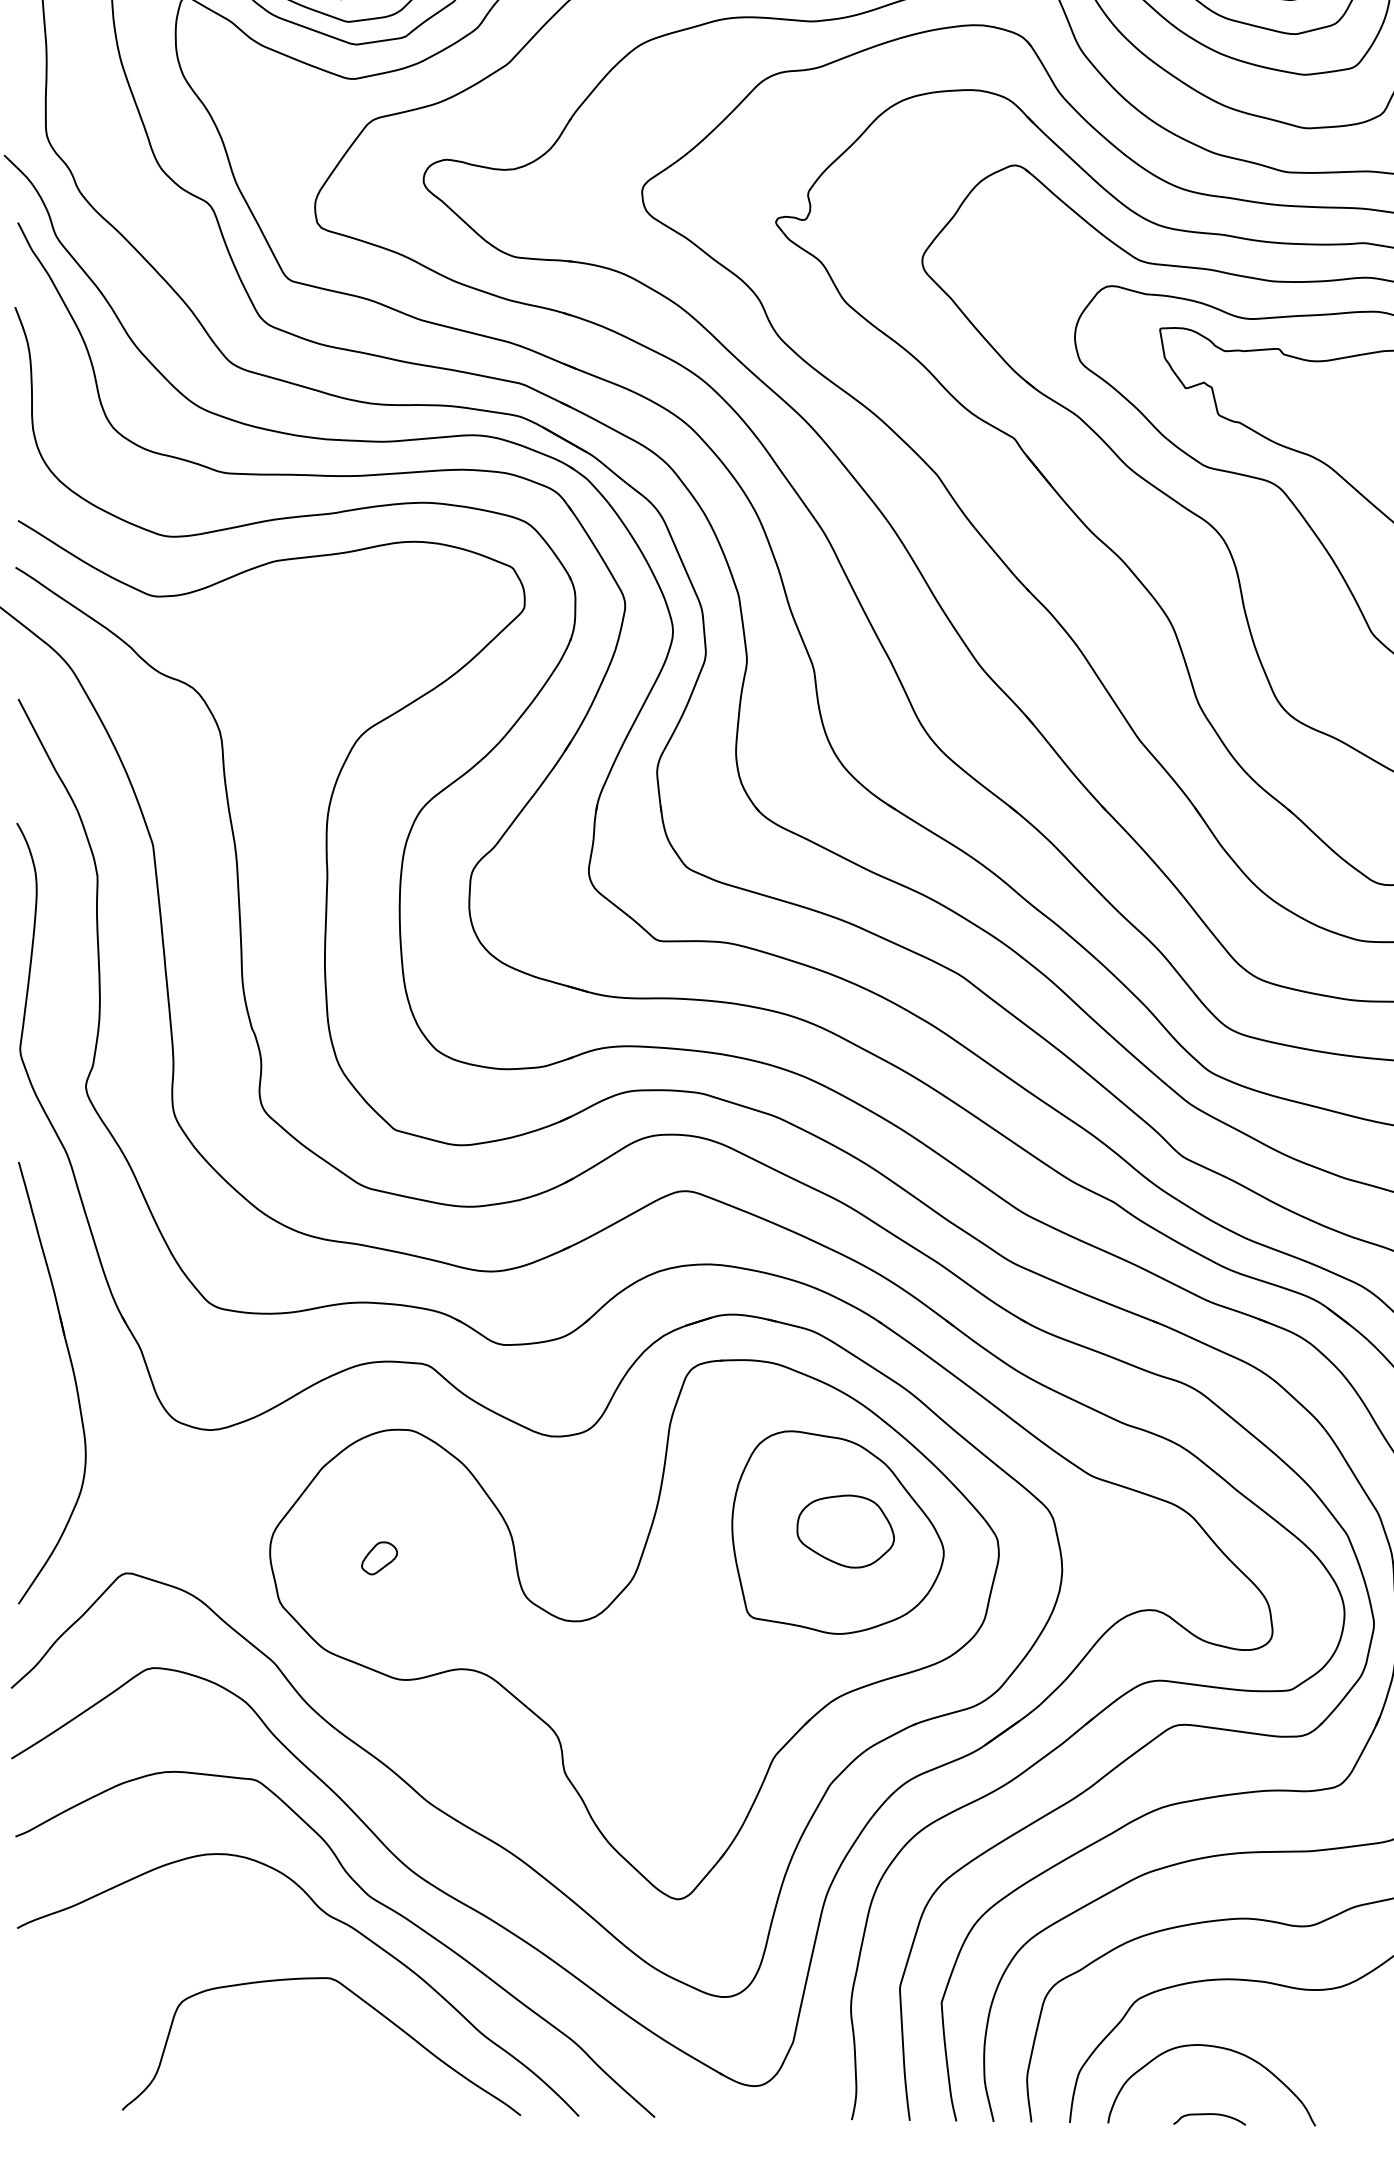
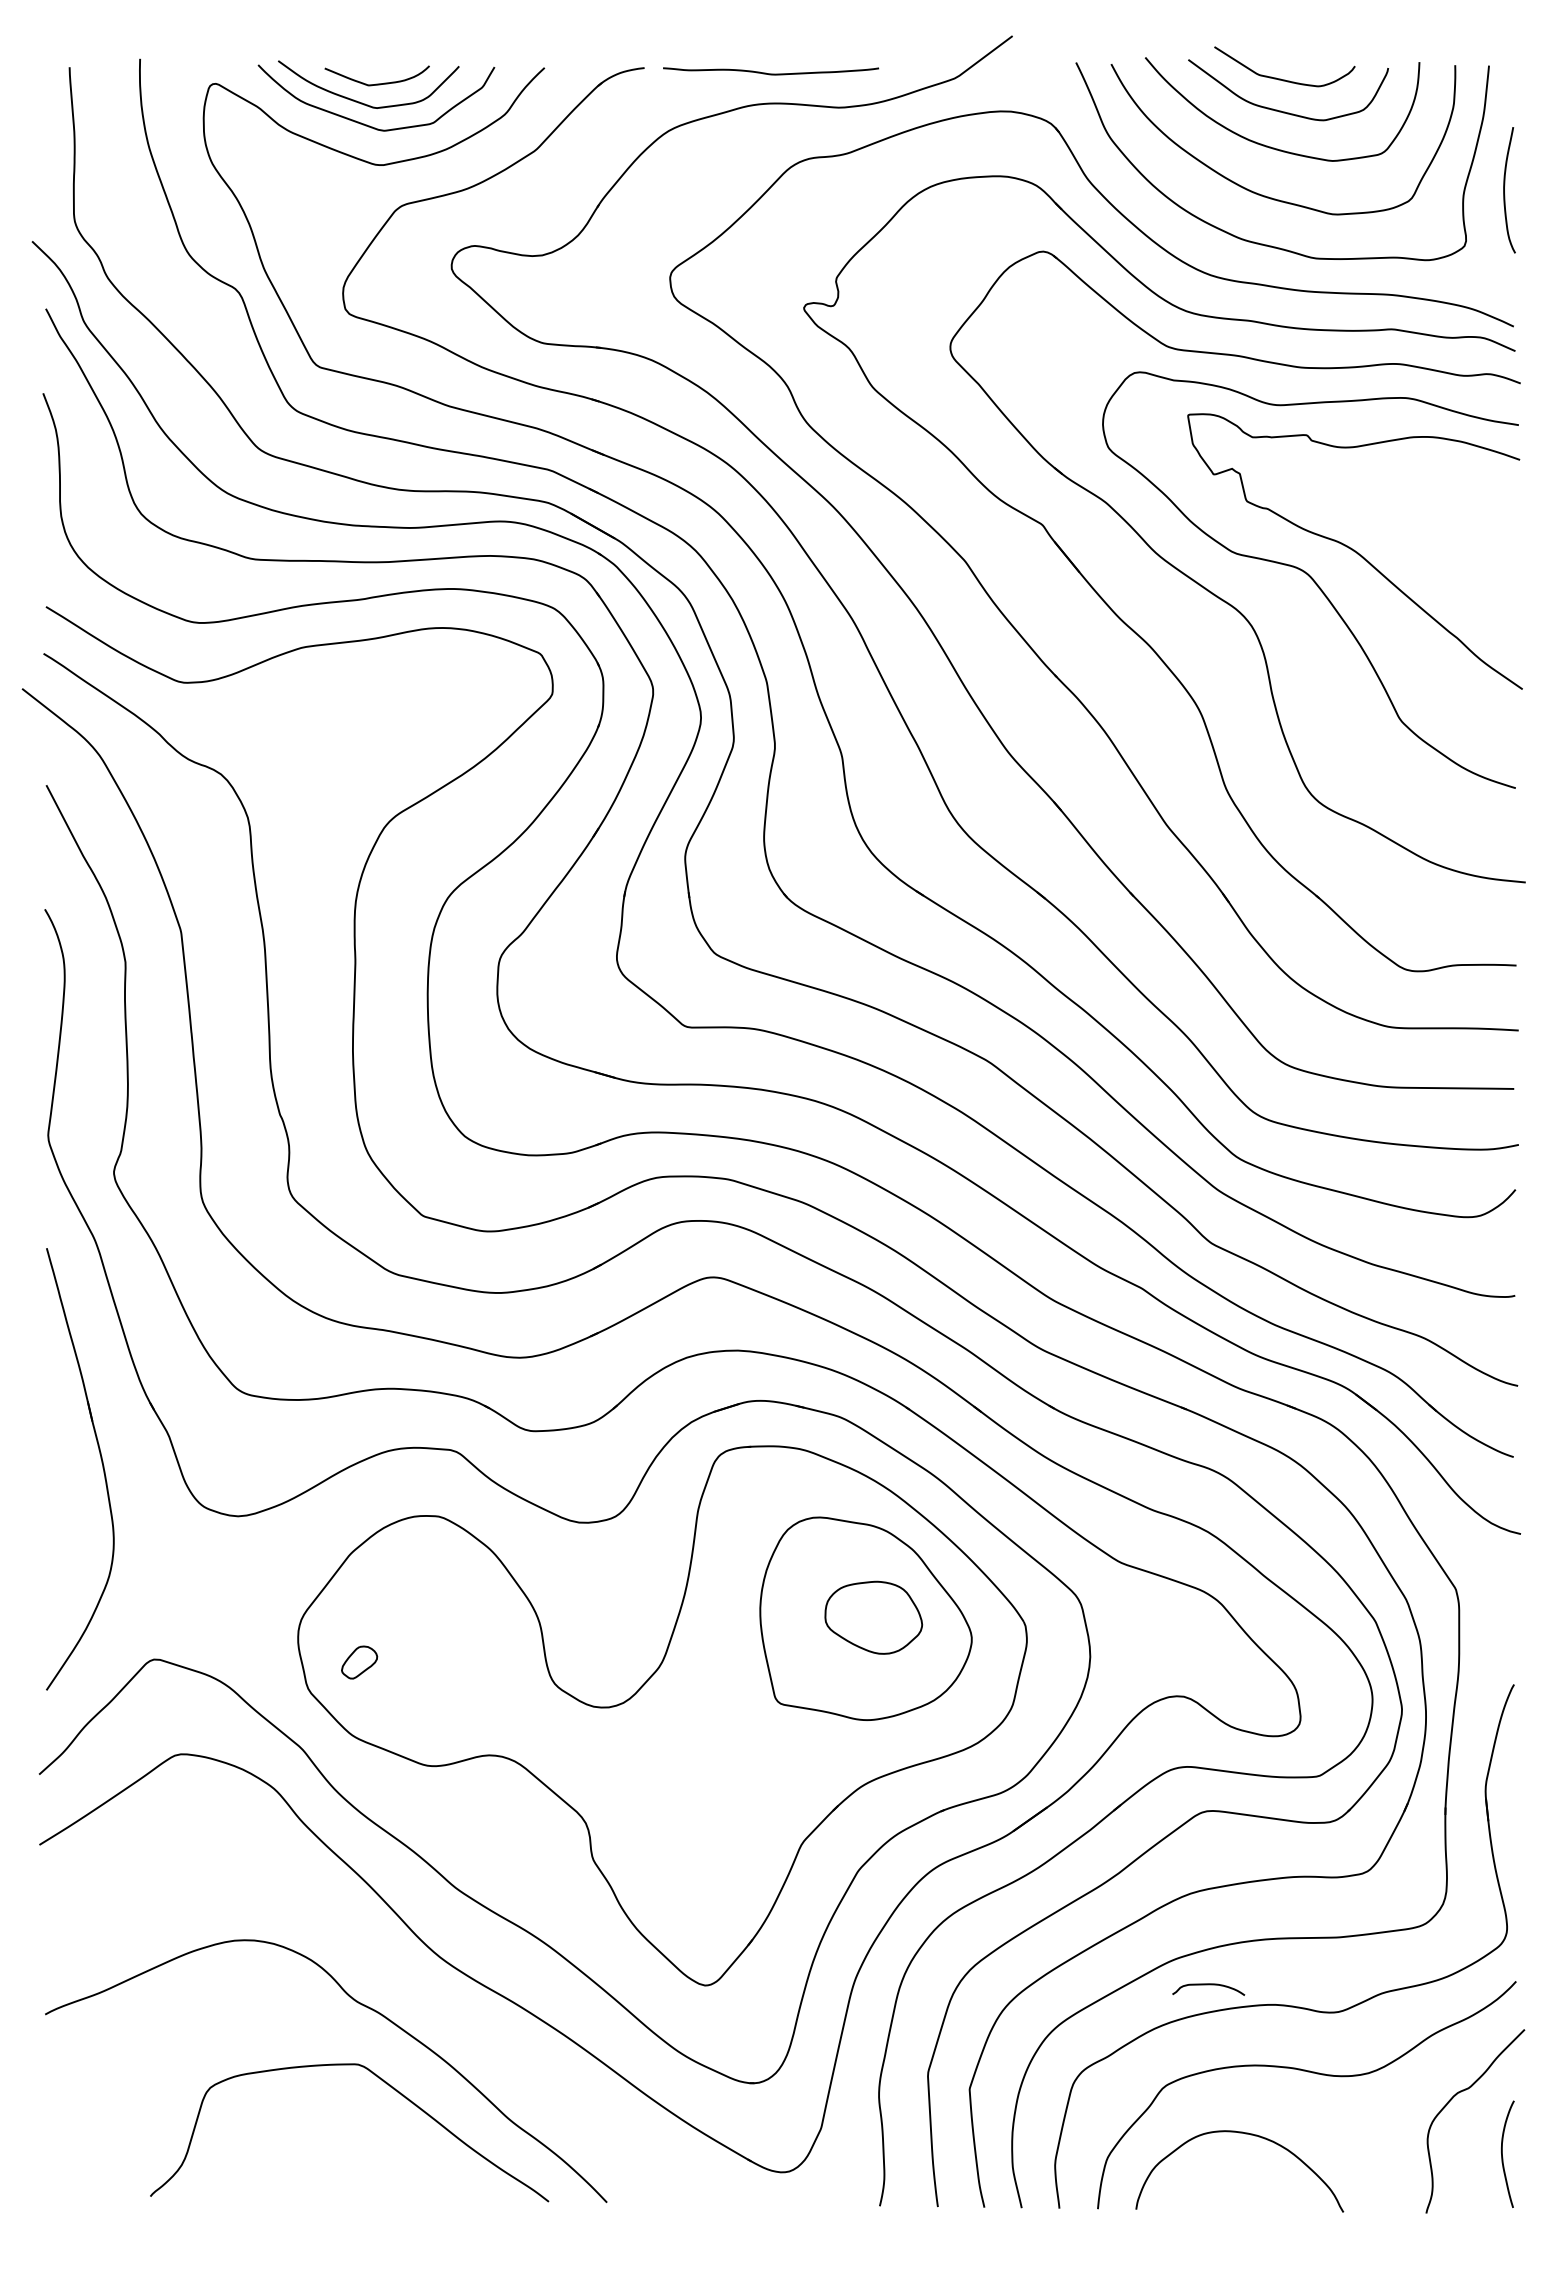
part: (379, 1558) -> (359, 1662), moved
curve: (370, 1898) -> (398, 1984), removed
curve: (1209, 2115) -> (1208, 1985), moved

